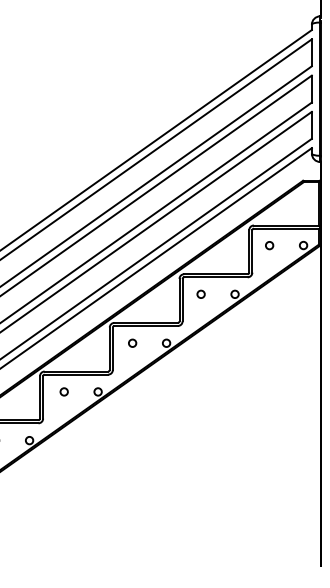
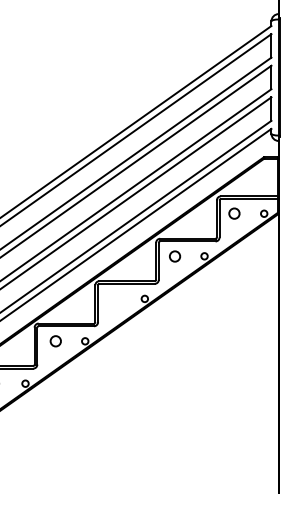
circle: (269, 245) -> (234, 213), size x1.6
circle: (200, 293) -> (174, 255), size x1.6
circle: (132, 342) -> (115, 298), removed
circle: (63, 391) -> (55, 340), size x1.6

